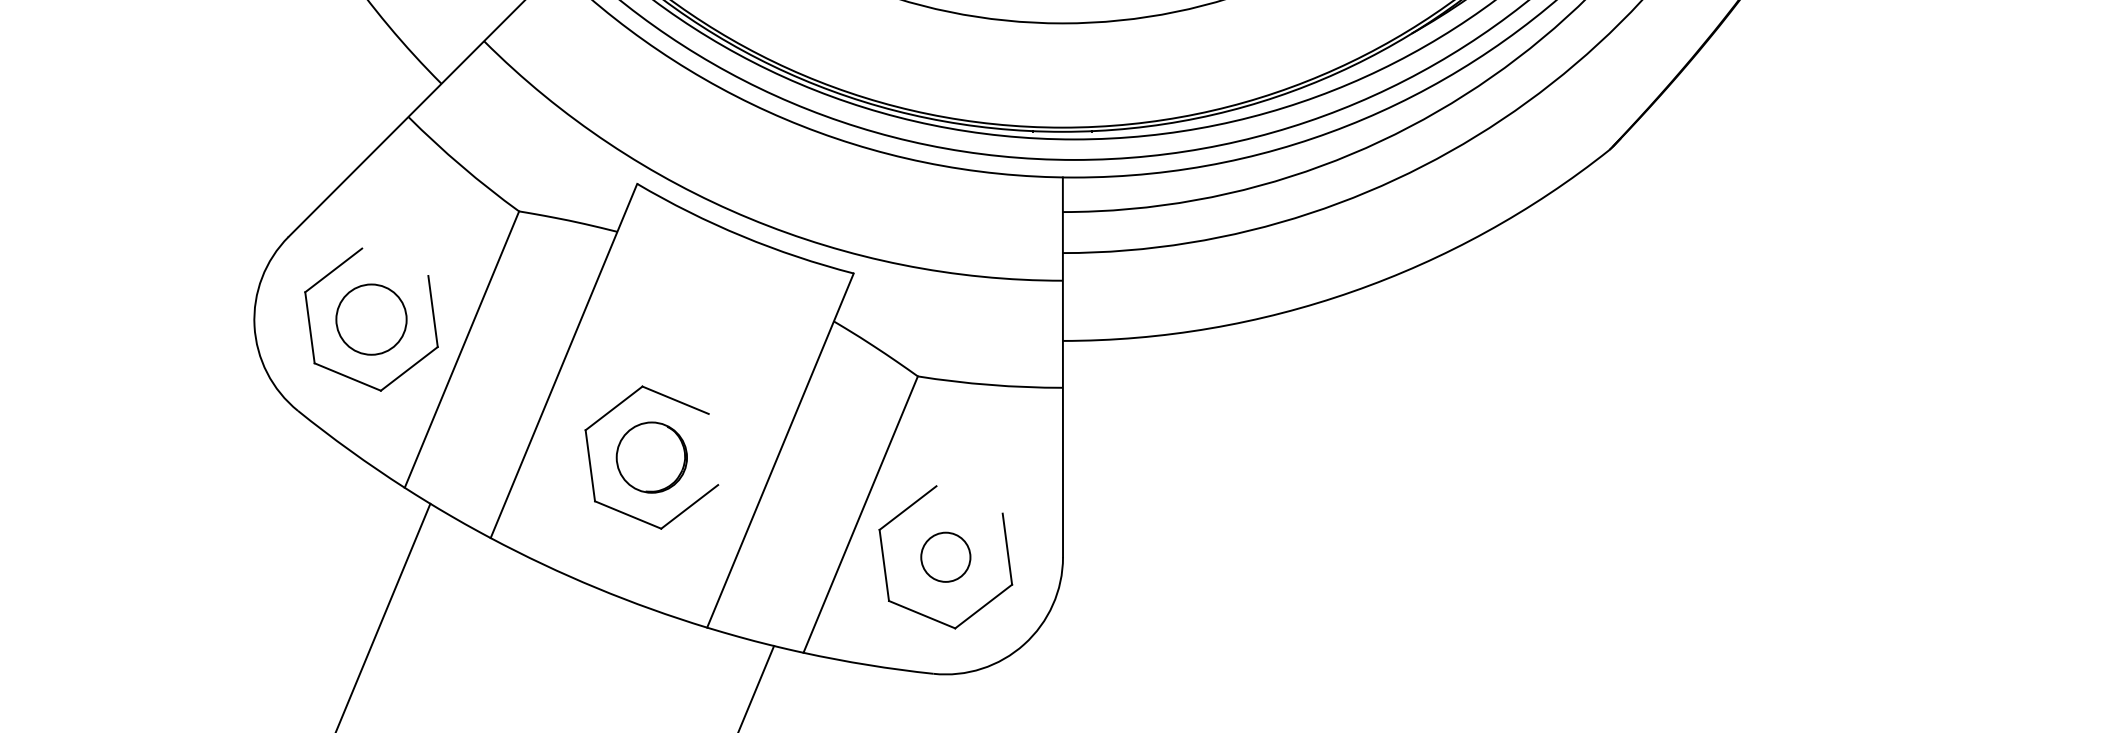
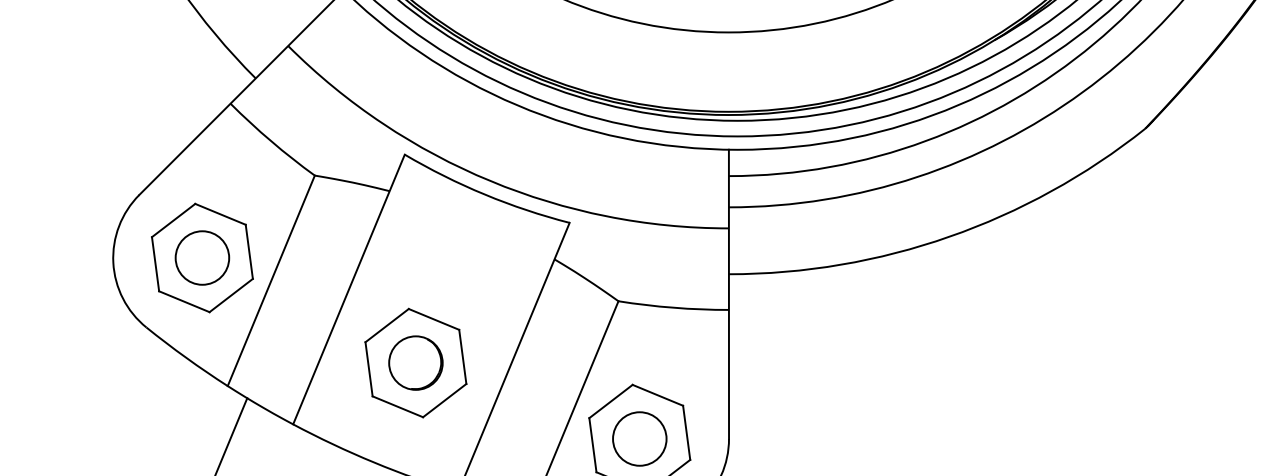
line: (395, 261) -> (220, 213), added
line: (713, 449) -> (462, 356), added
line: (969, 499) -> (657, 394), added
circle: (945, 557) -> (639, 439), size x1.43

